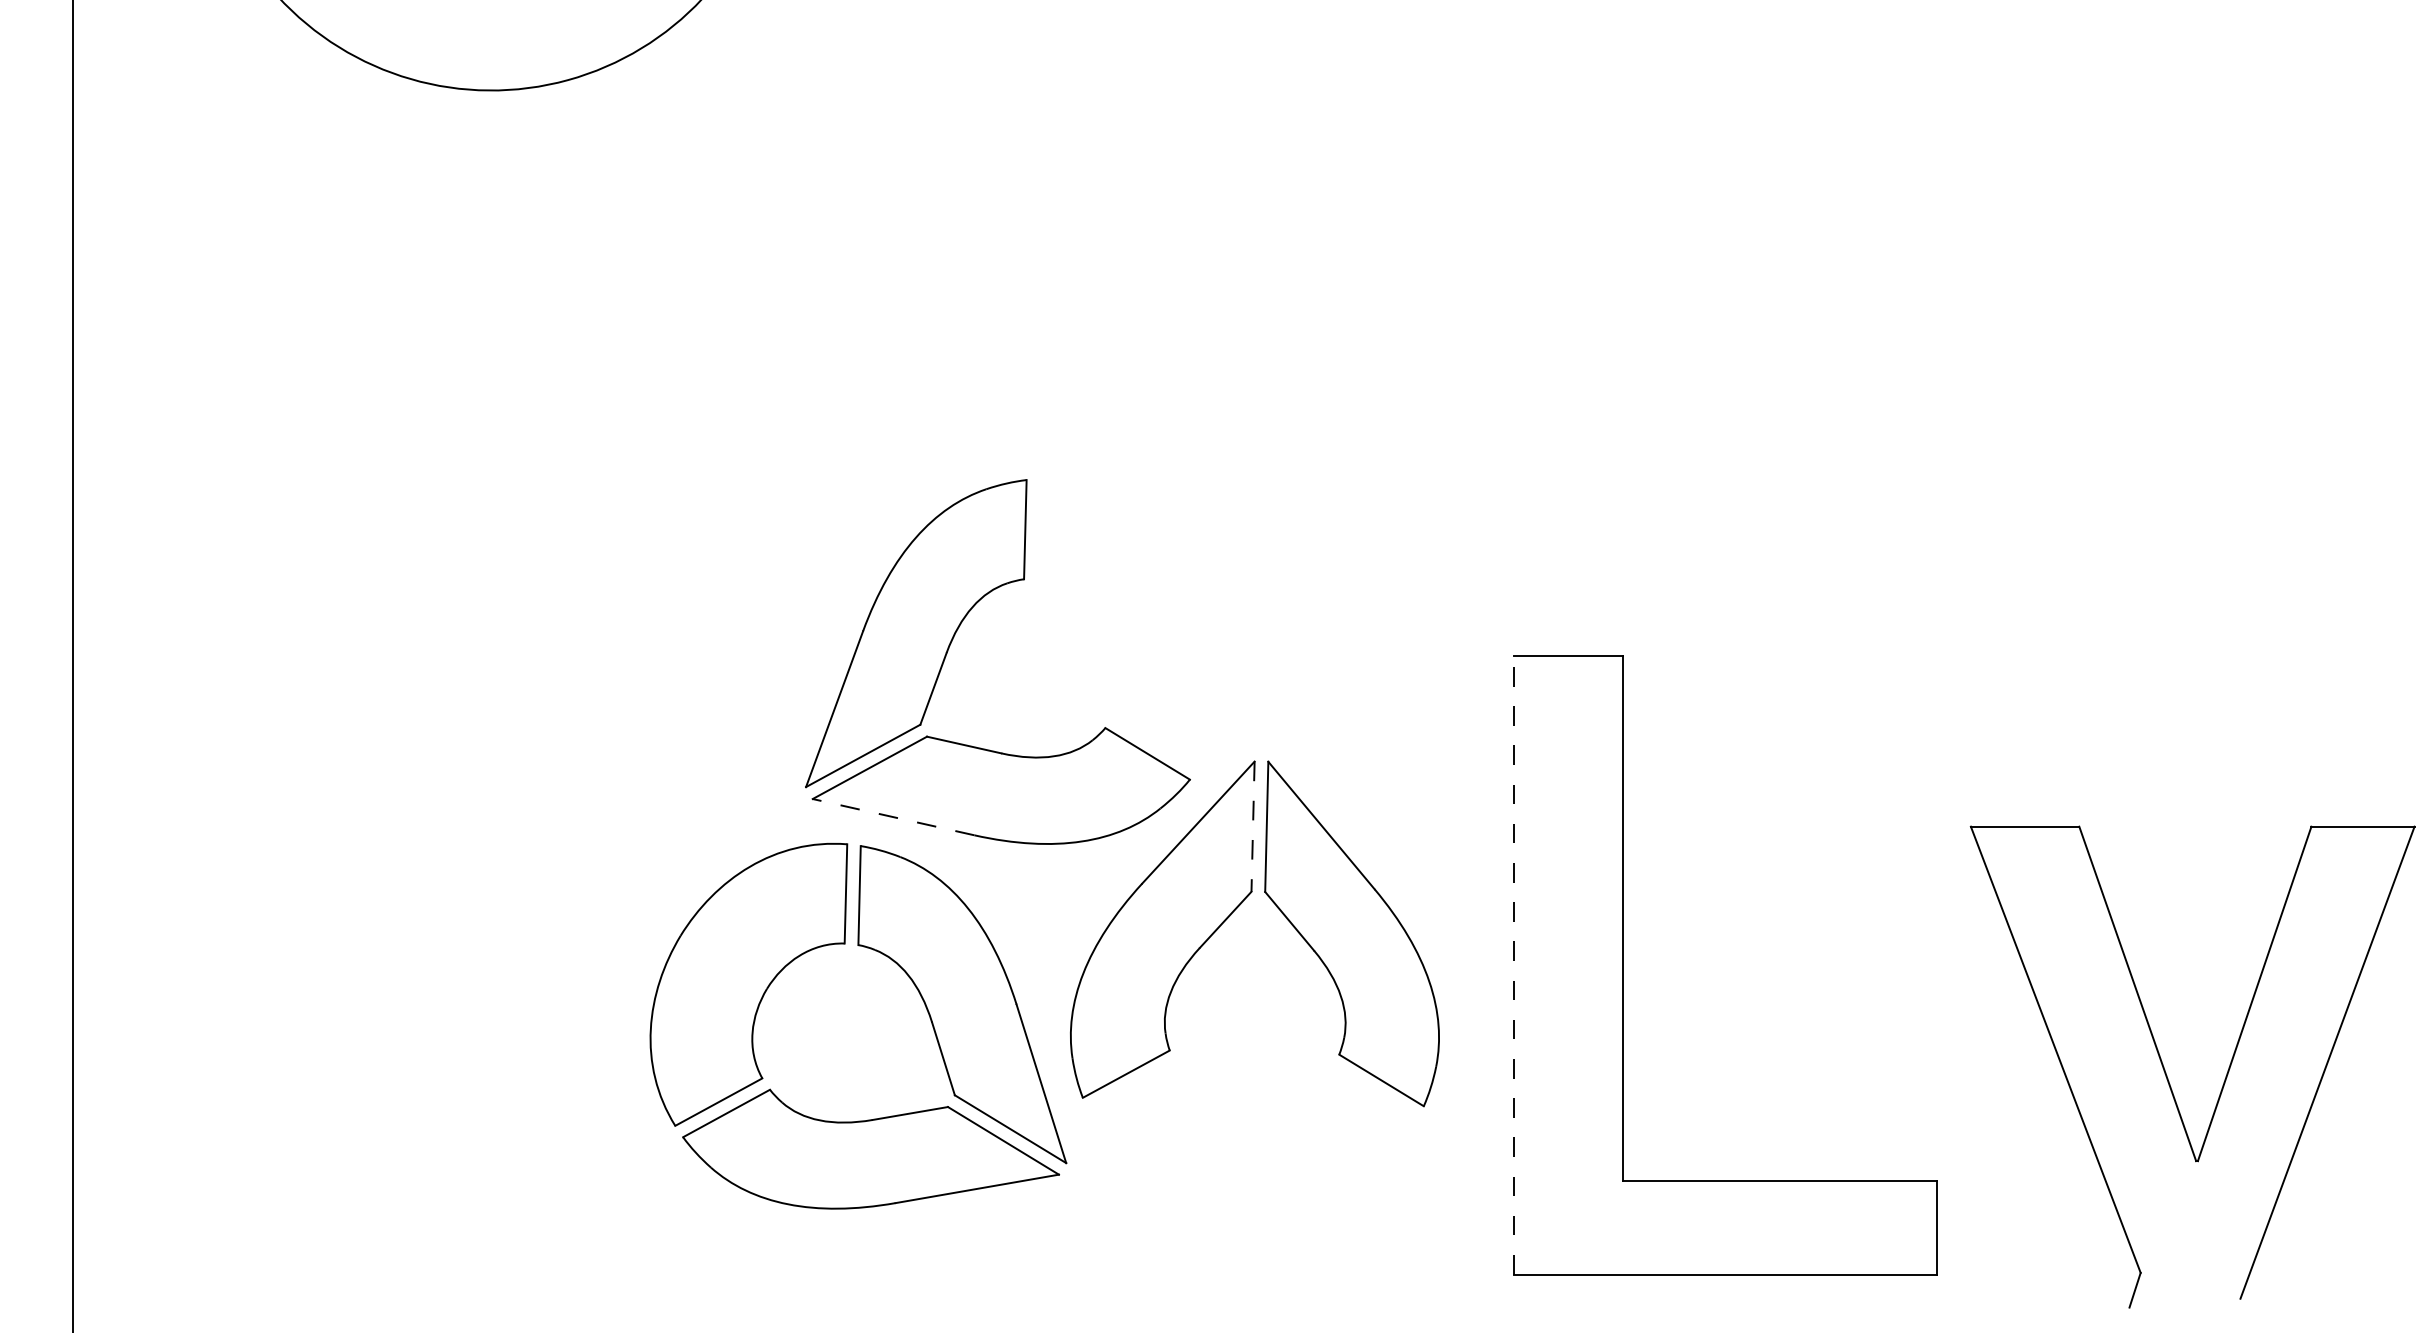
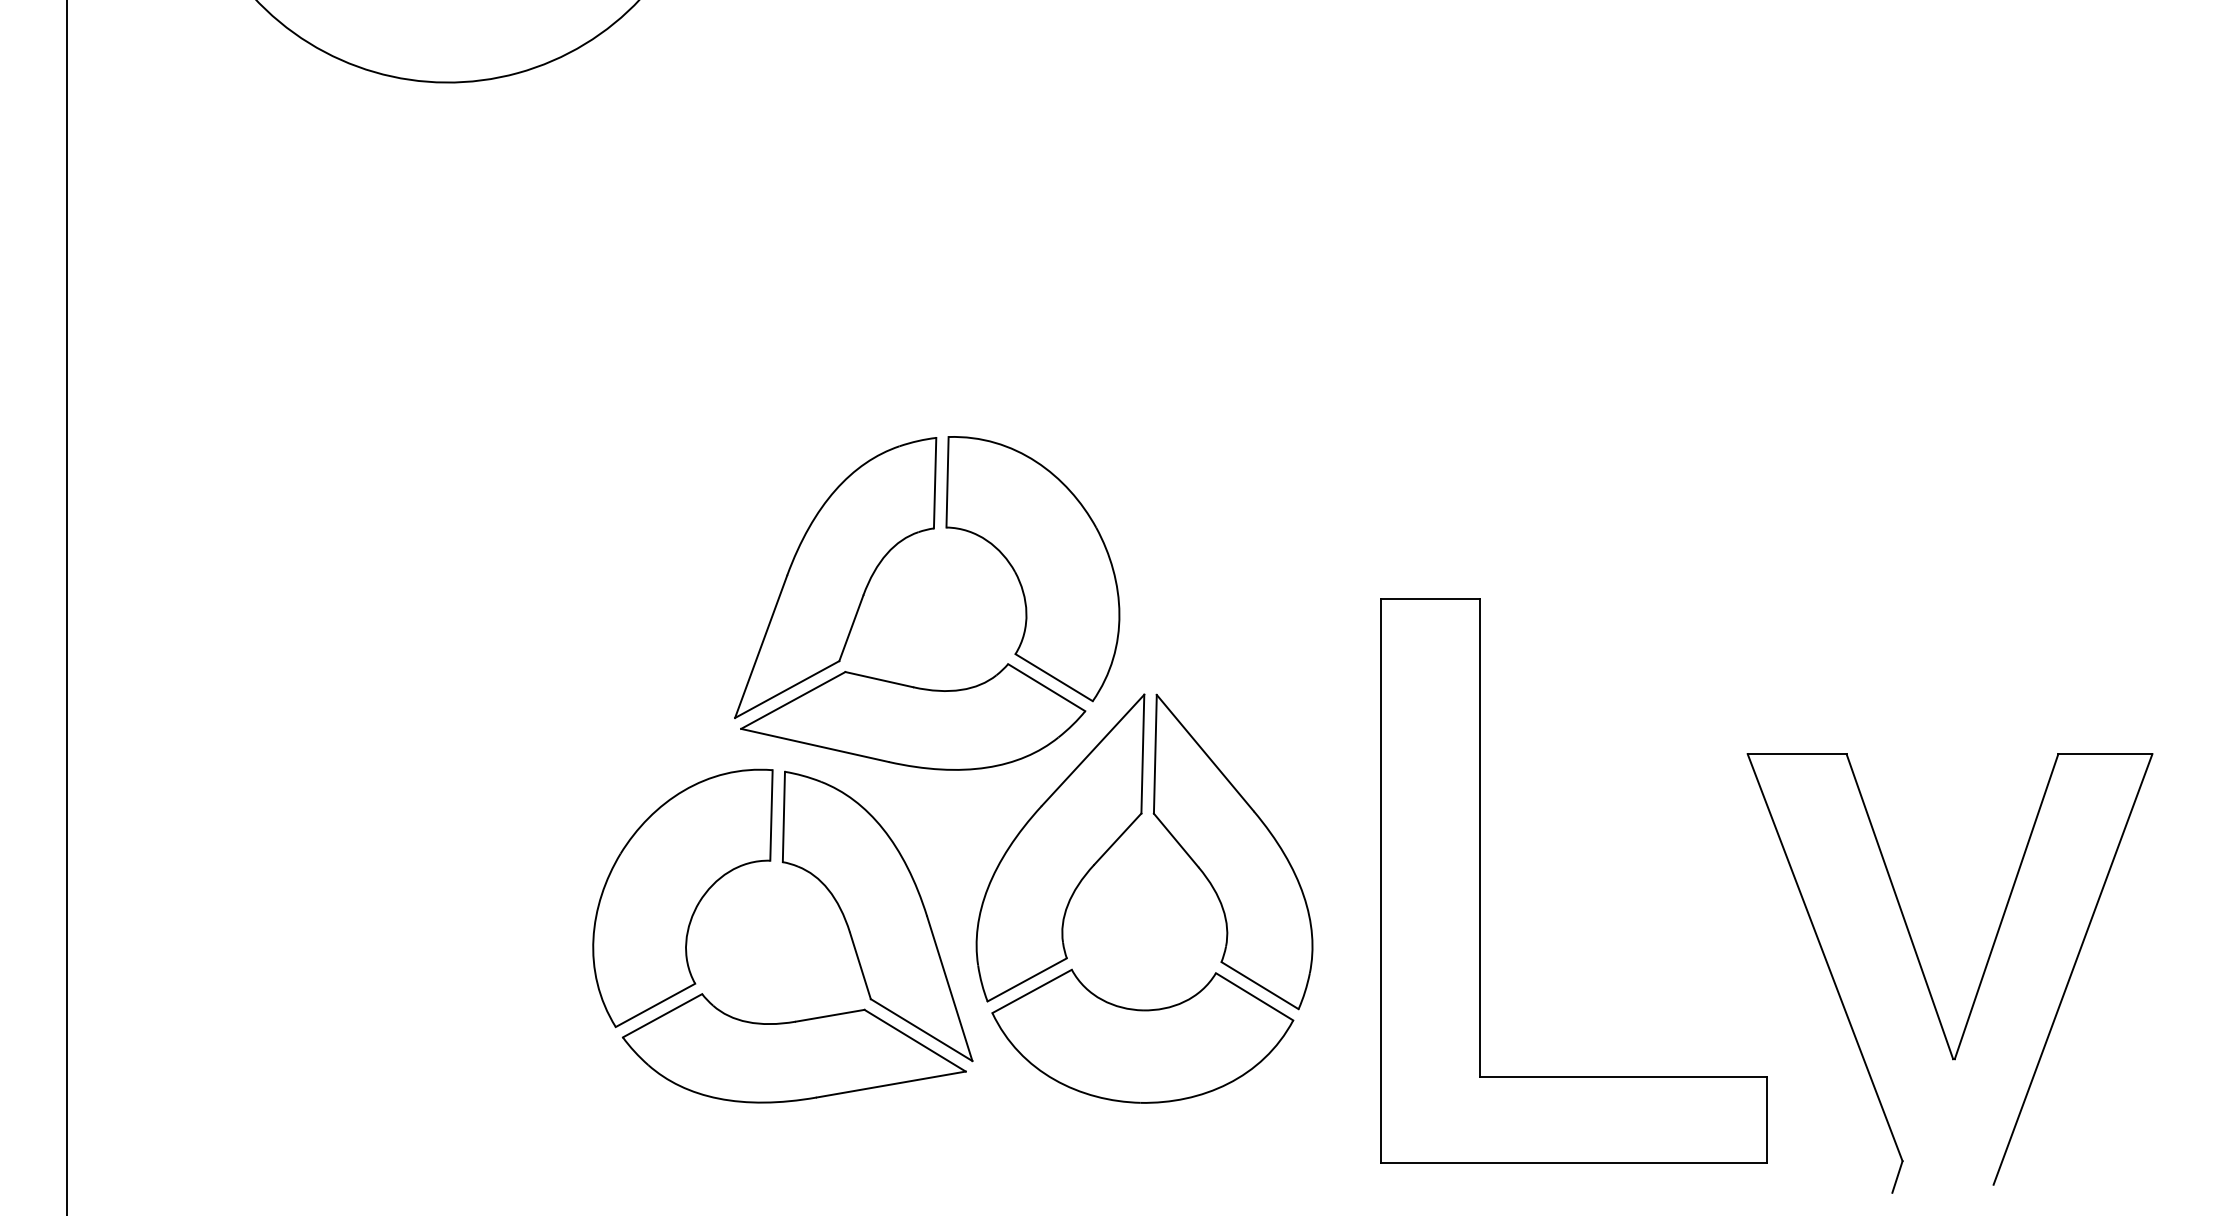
part: (1132, 624) -> (1032, 569), added
line: (893, 817) -> (814, 745), dashed -> solid
line: (1252, 827) -> (1142, 754), dashed -> solid
line: (1514, 965) -> (1381, 880), dashed -> solid
part: (2166, 1073) -> (1926, 979), moved
part: (1252, 1135) -> (1142, 1035), added

